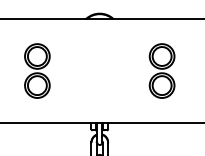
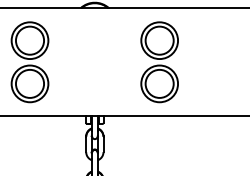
part: (36, 71) -> (29, 62), size x1.43
part: (162, 71) -> (159, 62), size x1.43

